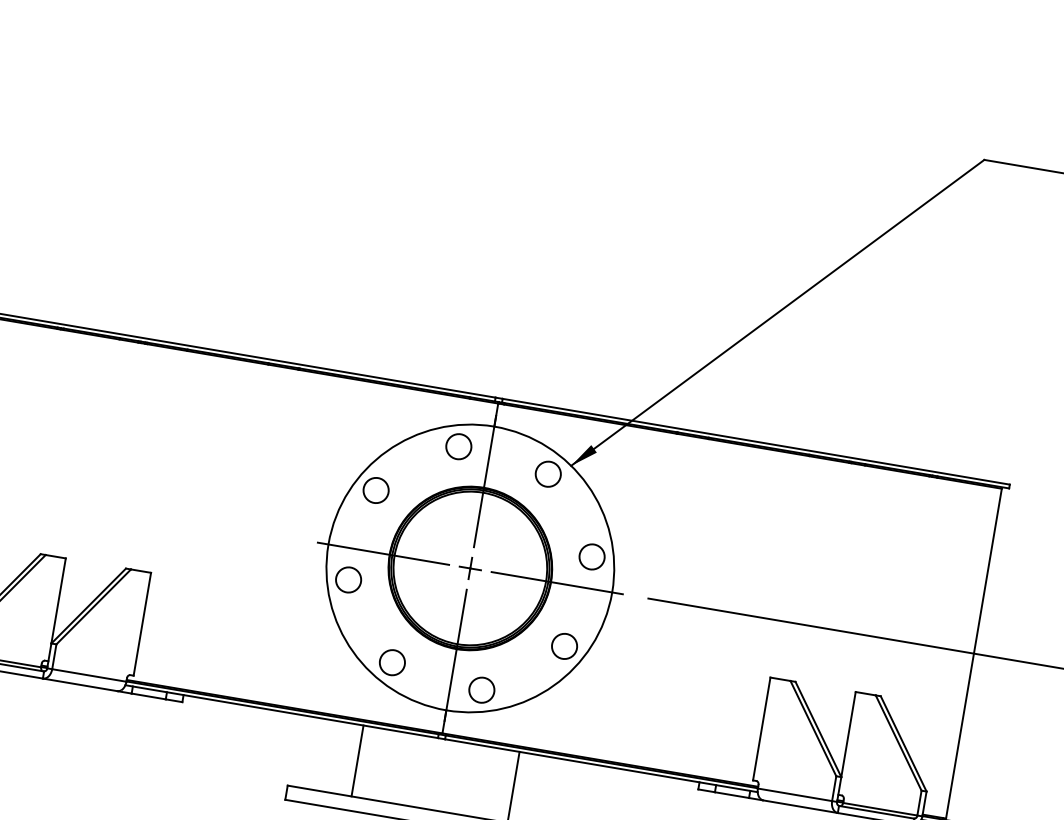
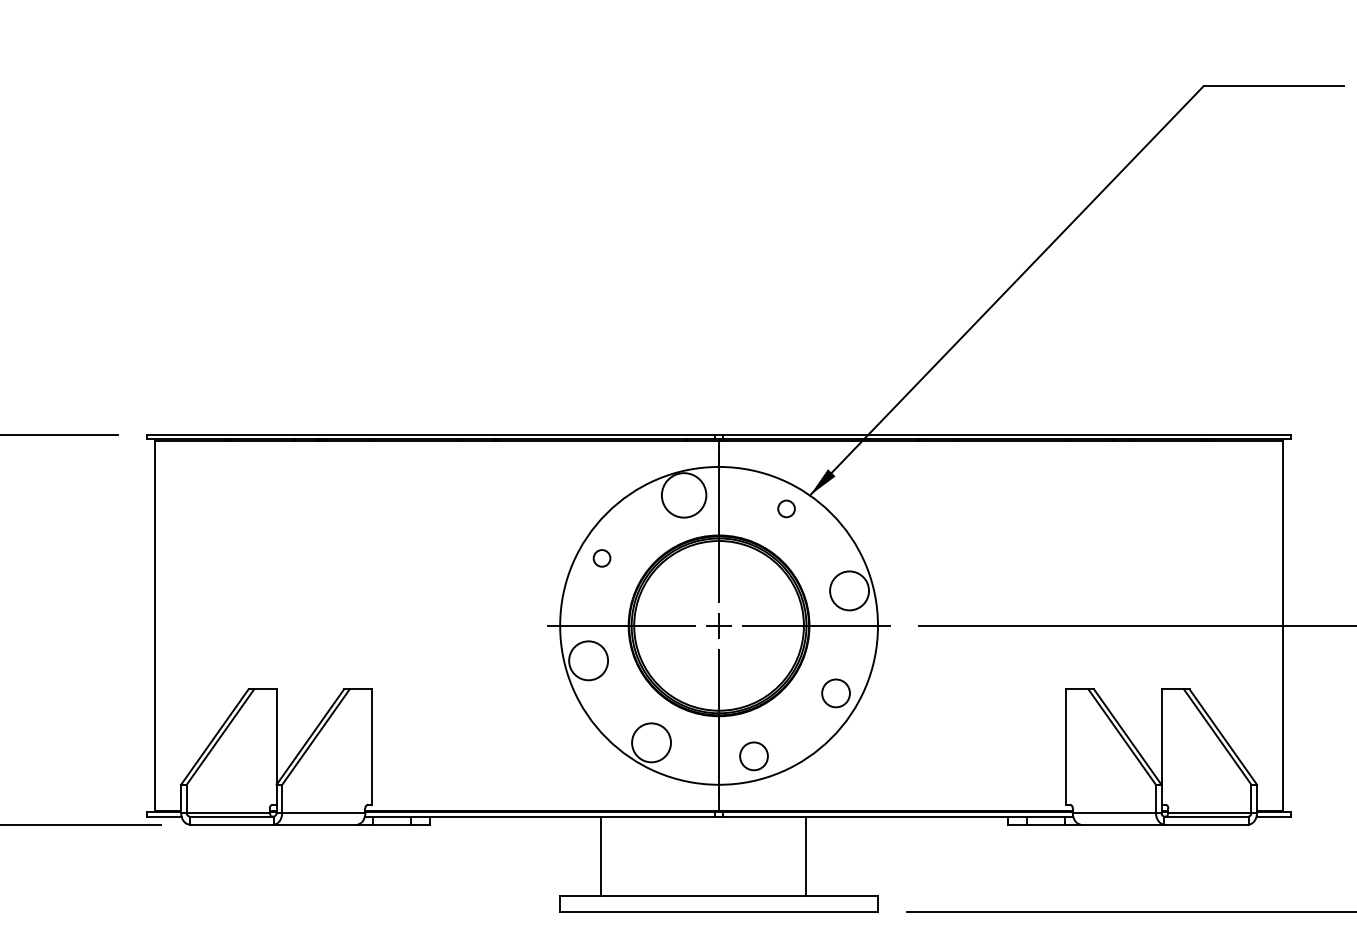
circle: (459, 446) -> (684, 495), size x1.6
circle: (548, 473) -> (786, 508), size x0.6
circle: (375, 490) -> (601, 558), size x0.6
circle: (592, 556) -> (849, 590), size x1.4
circle: (348, 579) -> (588, 660), size x1.4
circle: (392, 662) -> (651, 742), size x1.4
line: (357, 761) -> (600, 856), moved

